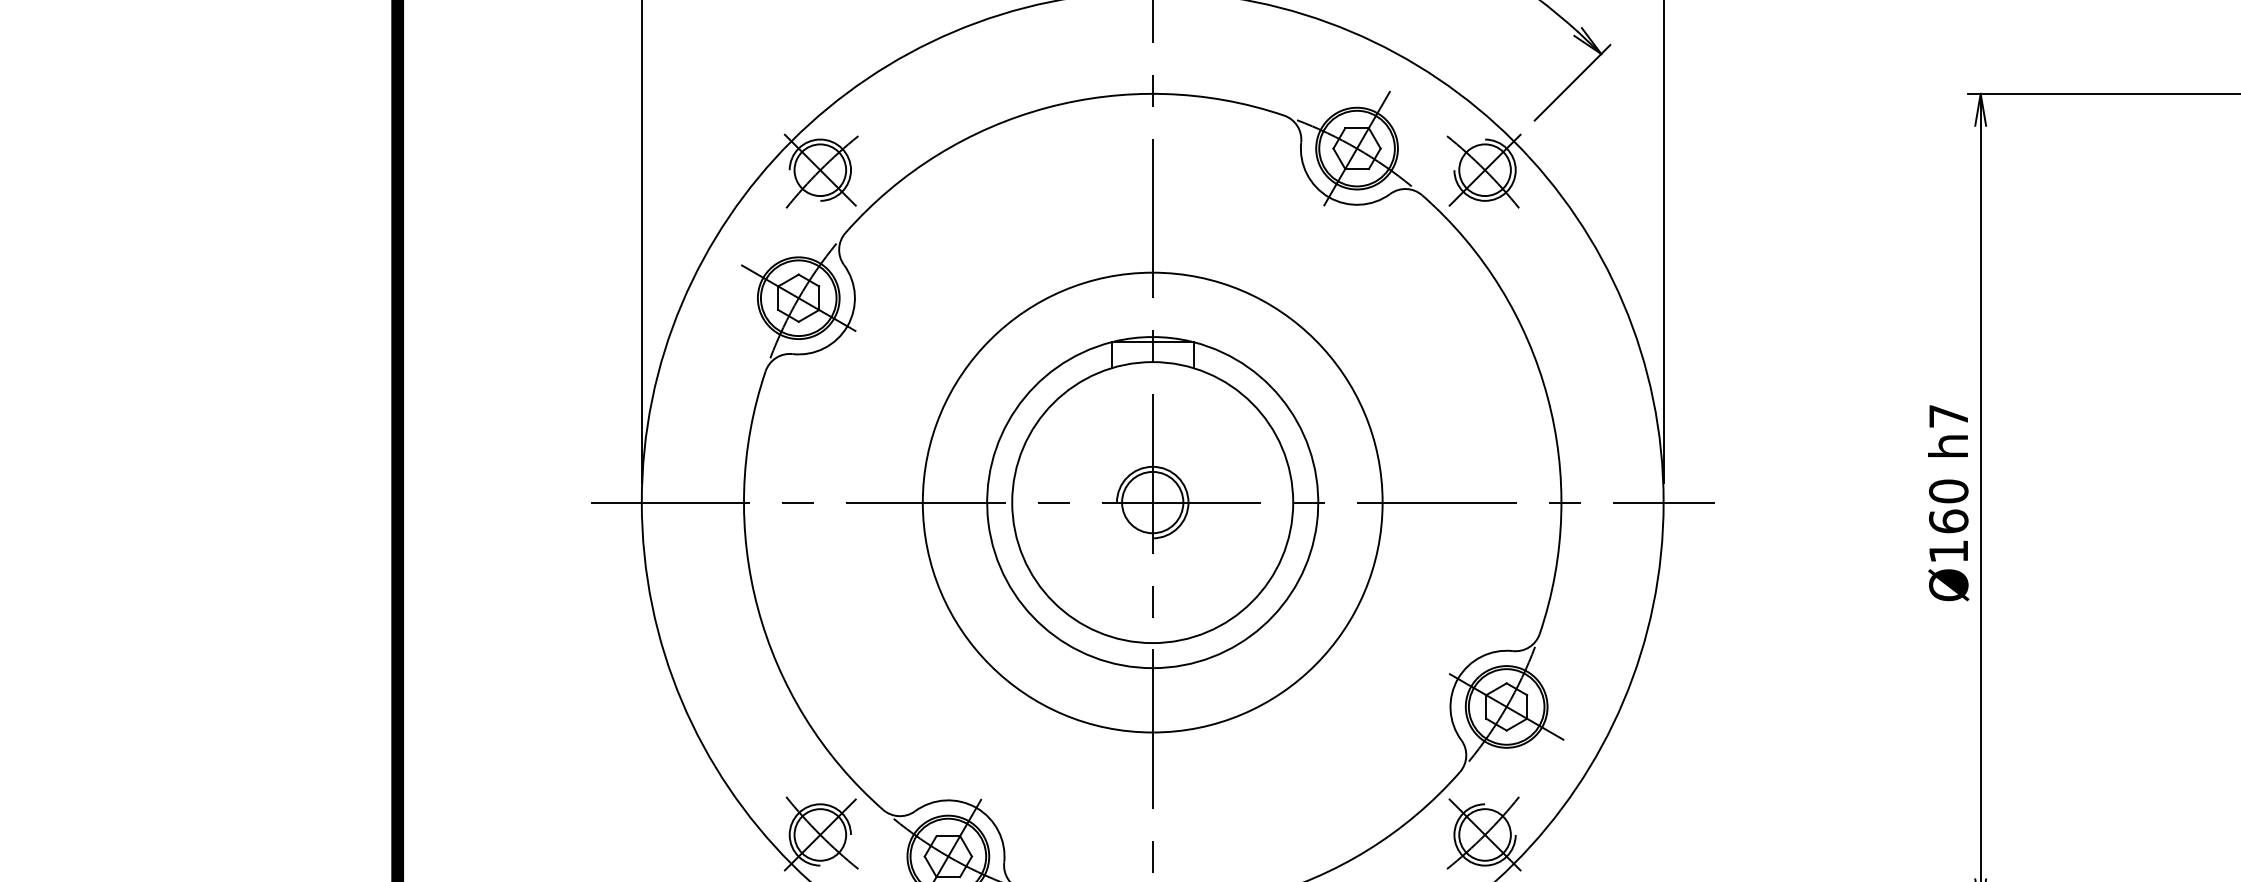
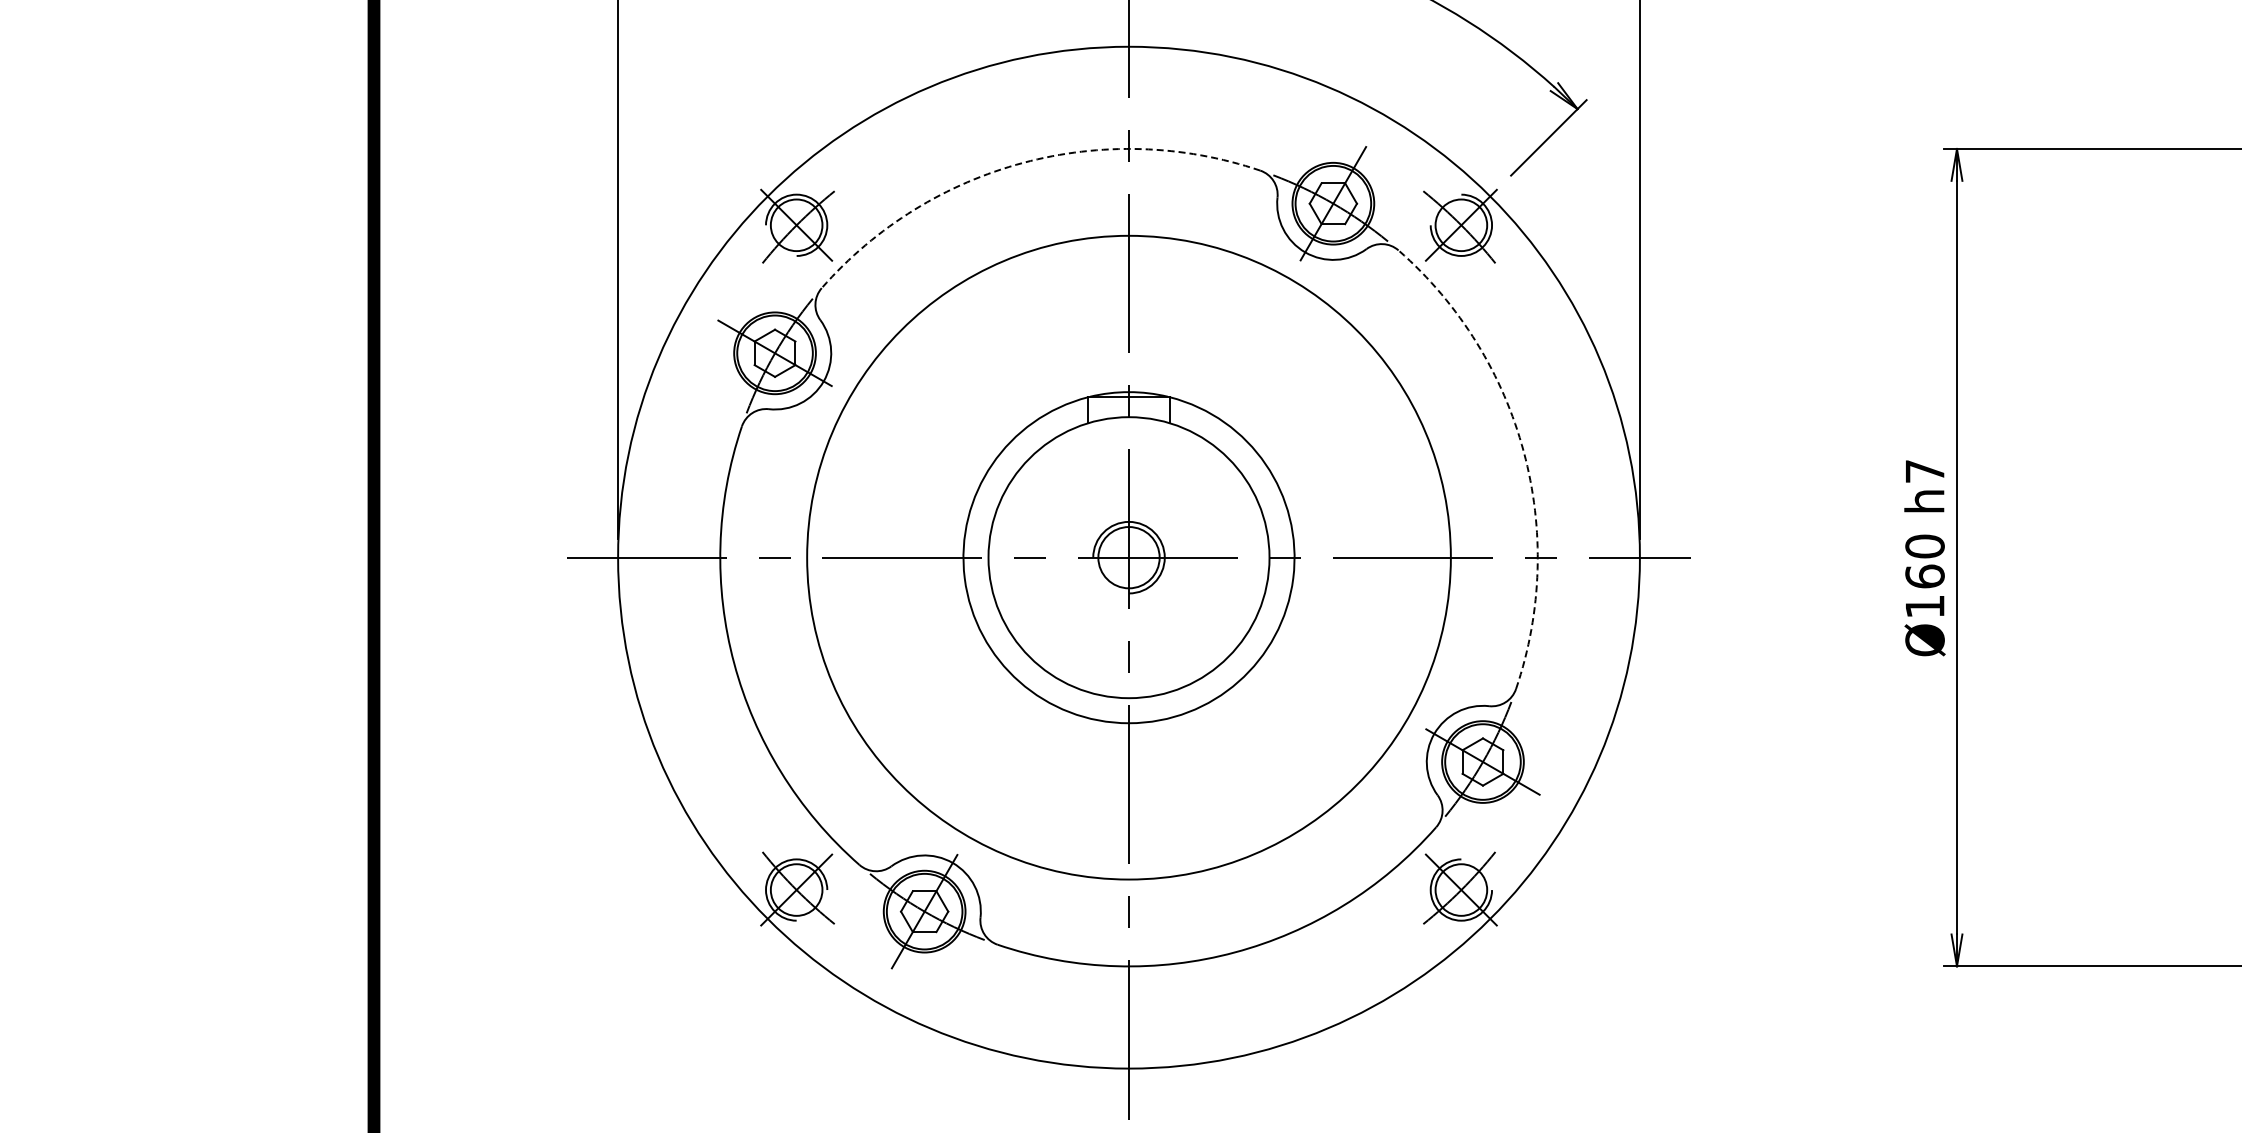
arc: (1047, 107) -> (1023, 162), solid -> dashed
arc: (1547, 396) -> (1523, 451), solid -> dashed
circle: (1152, 502) -> (1128, 557), size x1.4

